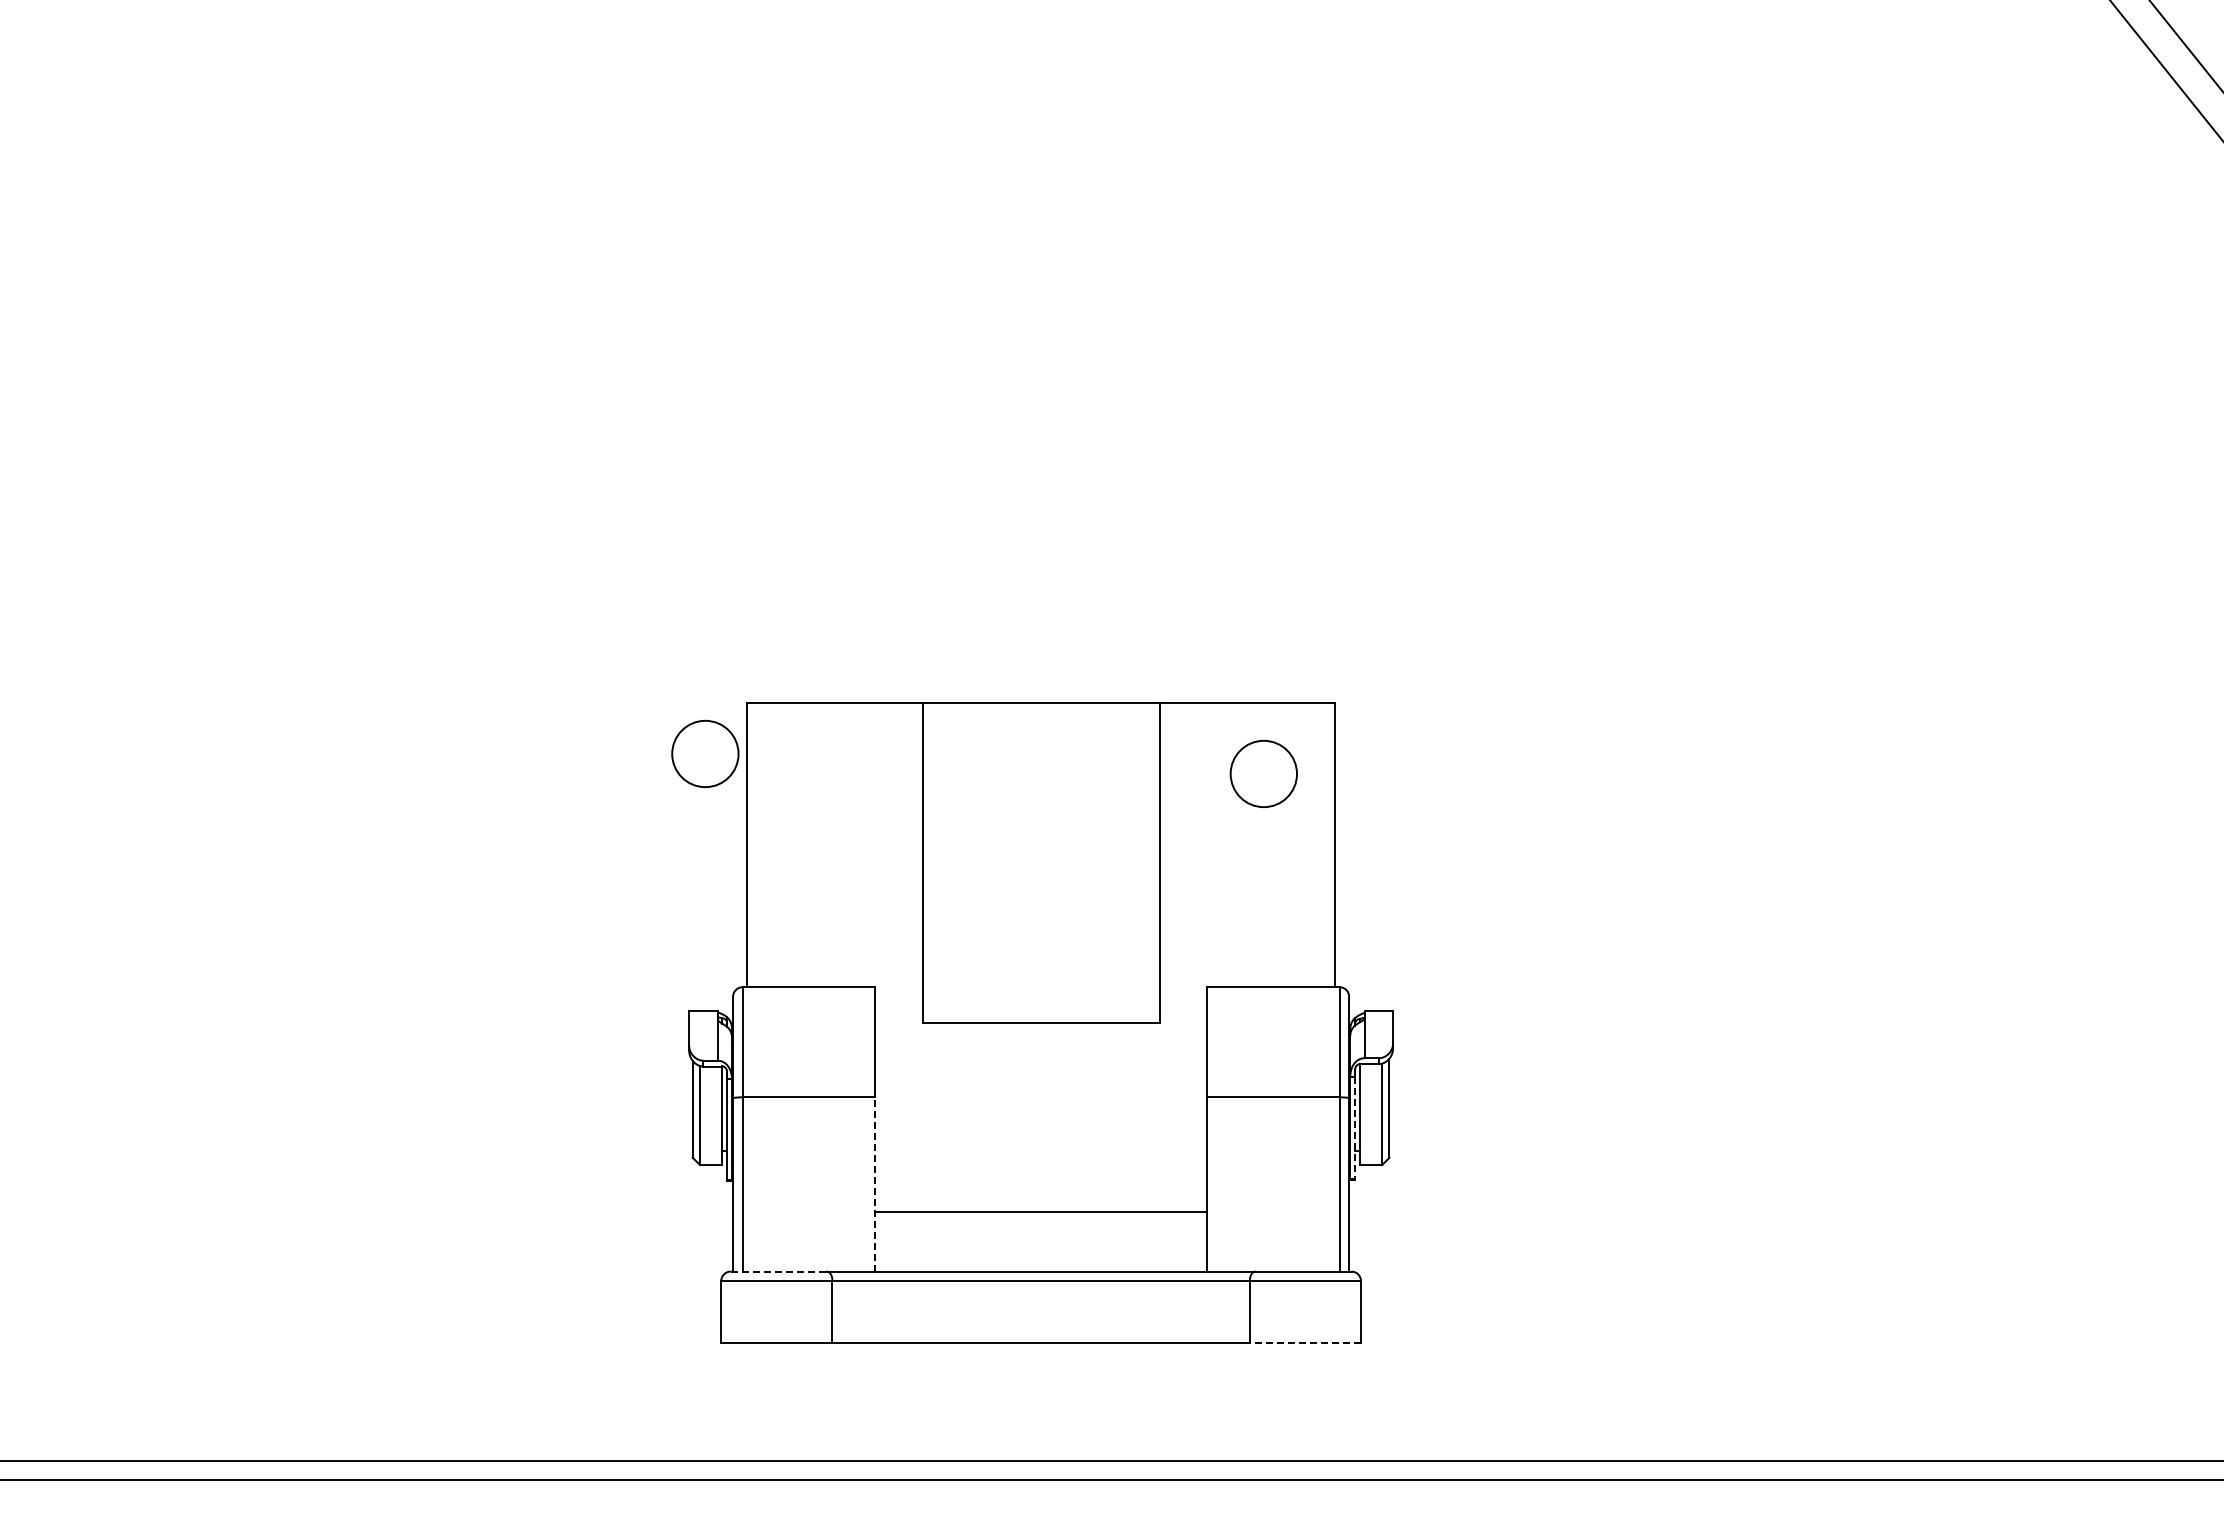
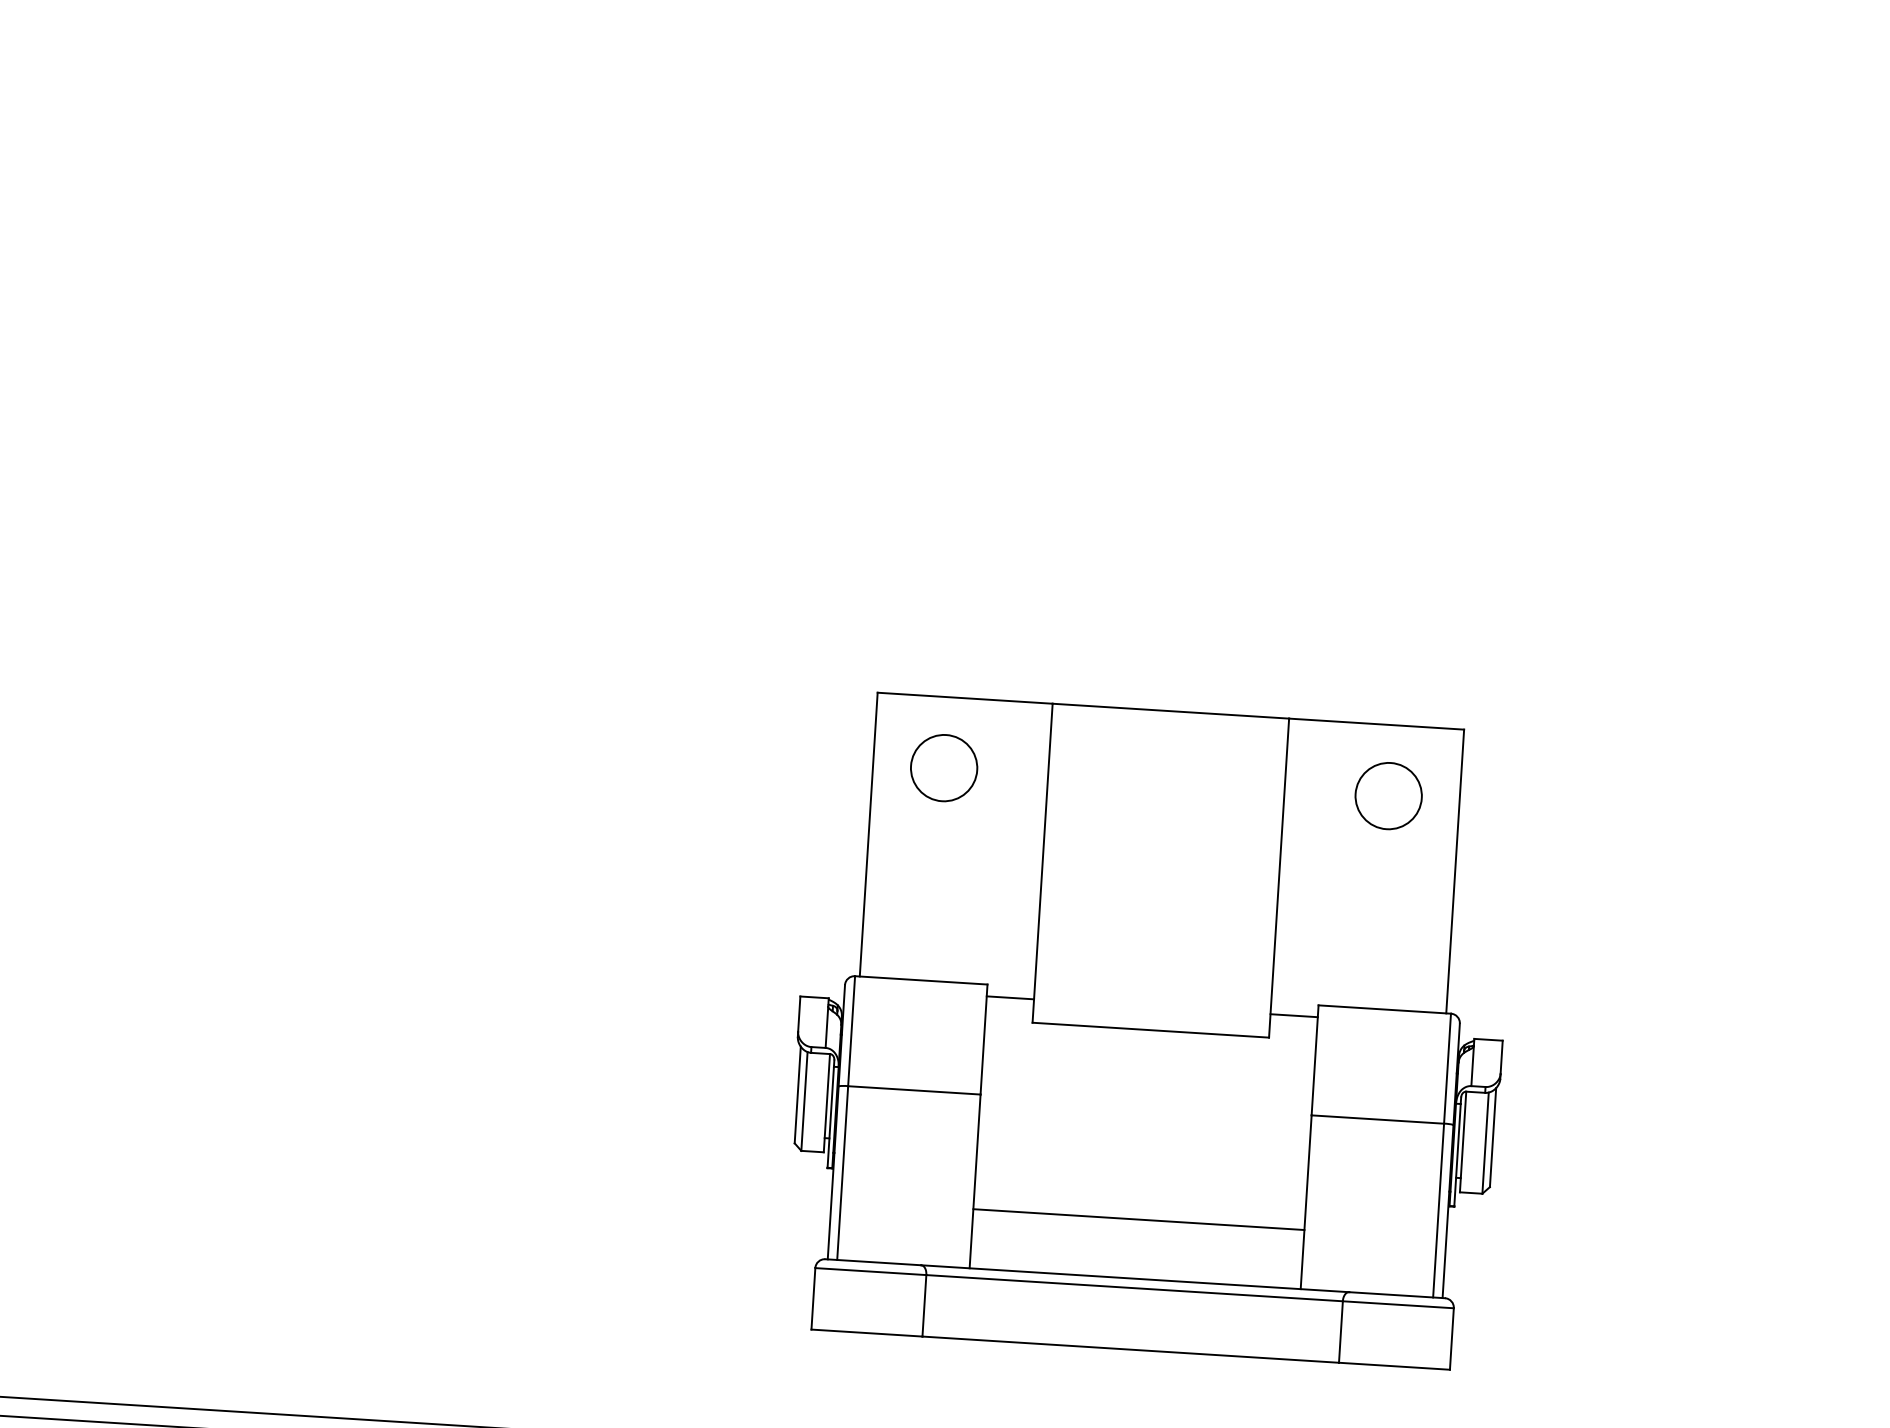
circle: (705, 753) -> (944, 767), moved
line: (898, 999) -> (1009, 998), added
line: (1182, 999) -> (1293, 1016), added
line: (1355, 1128) -> (1457, 1155), dashed -> solid
line: (875, 1184) -> (975, 1181), dashed -> solid
line: (778, 1271) -> (873, 1262), dashed -> solid
line: (1305, 1342) -> (1394, 1366), dashed -> solid

